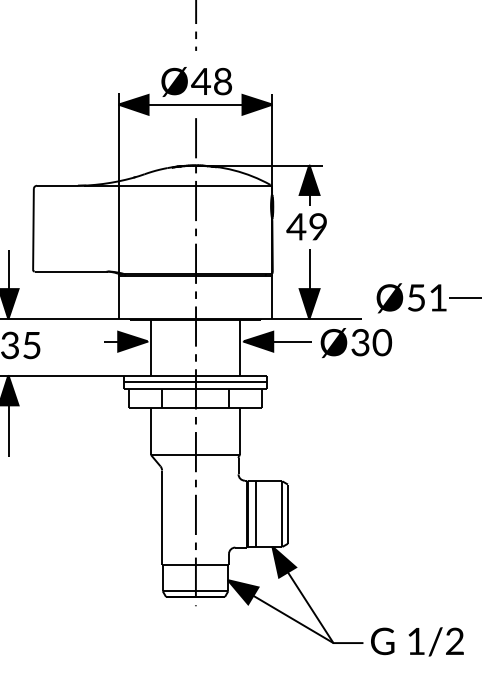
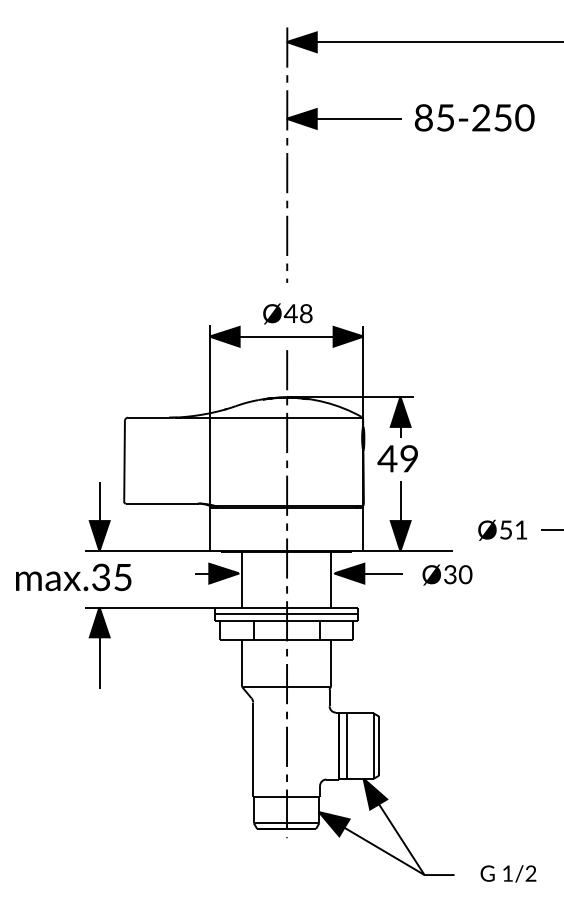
part: (196, 81) -> (287, 313), size x0.7
part: (411, 298) -> (502, 530), size x0.7
part: (356, 342) -> (447, 574), size x0.7
part: (417, 641) -> (508, 873), size x0.6

